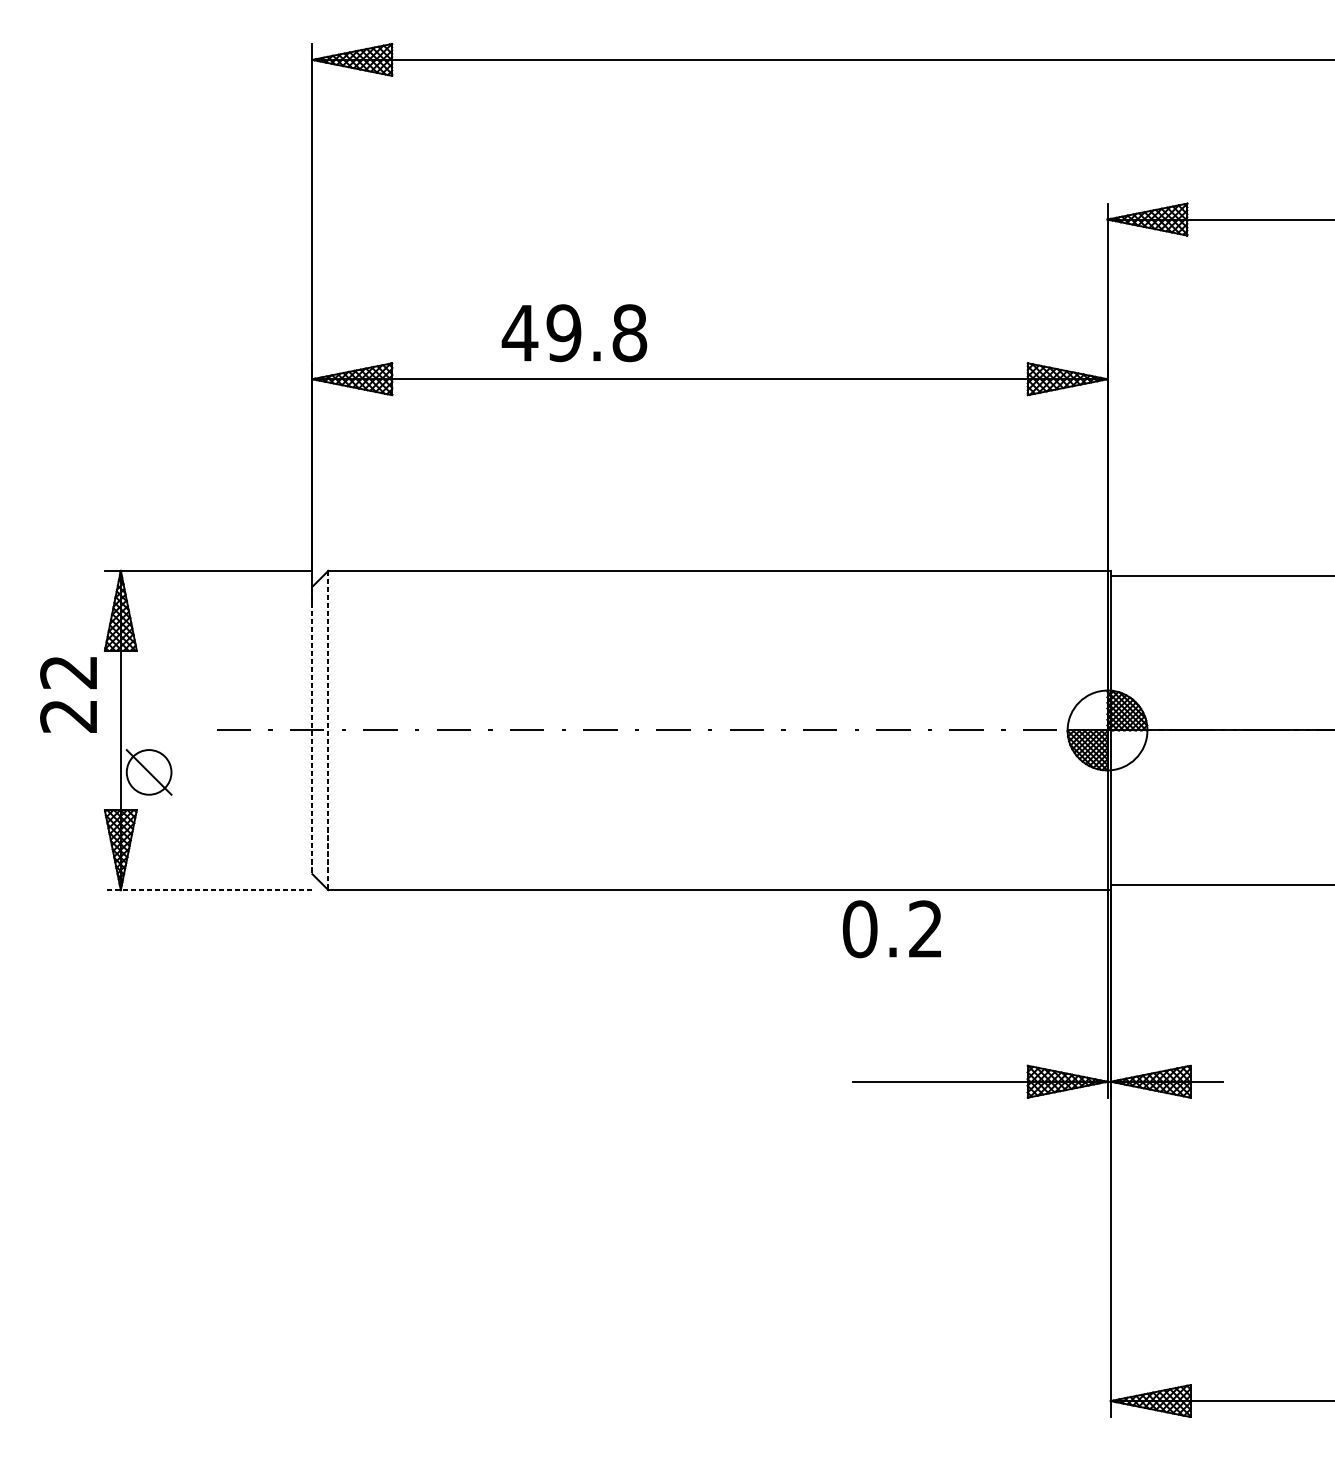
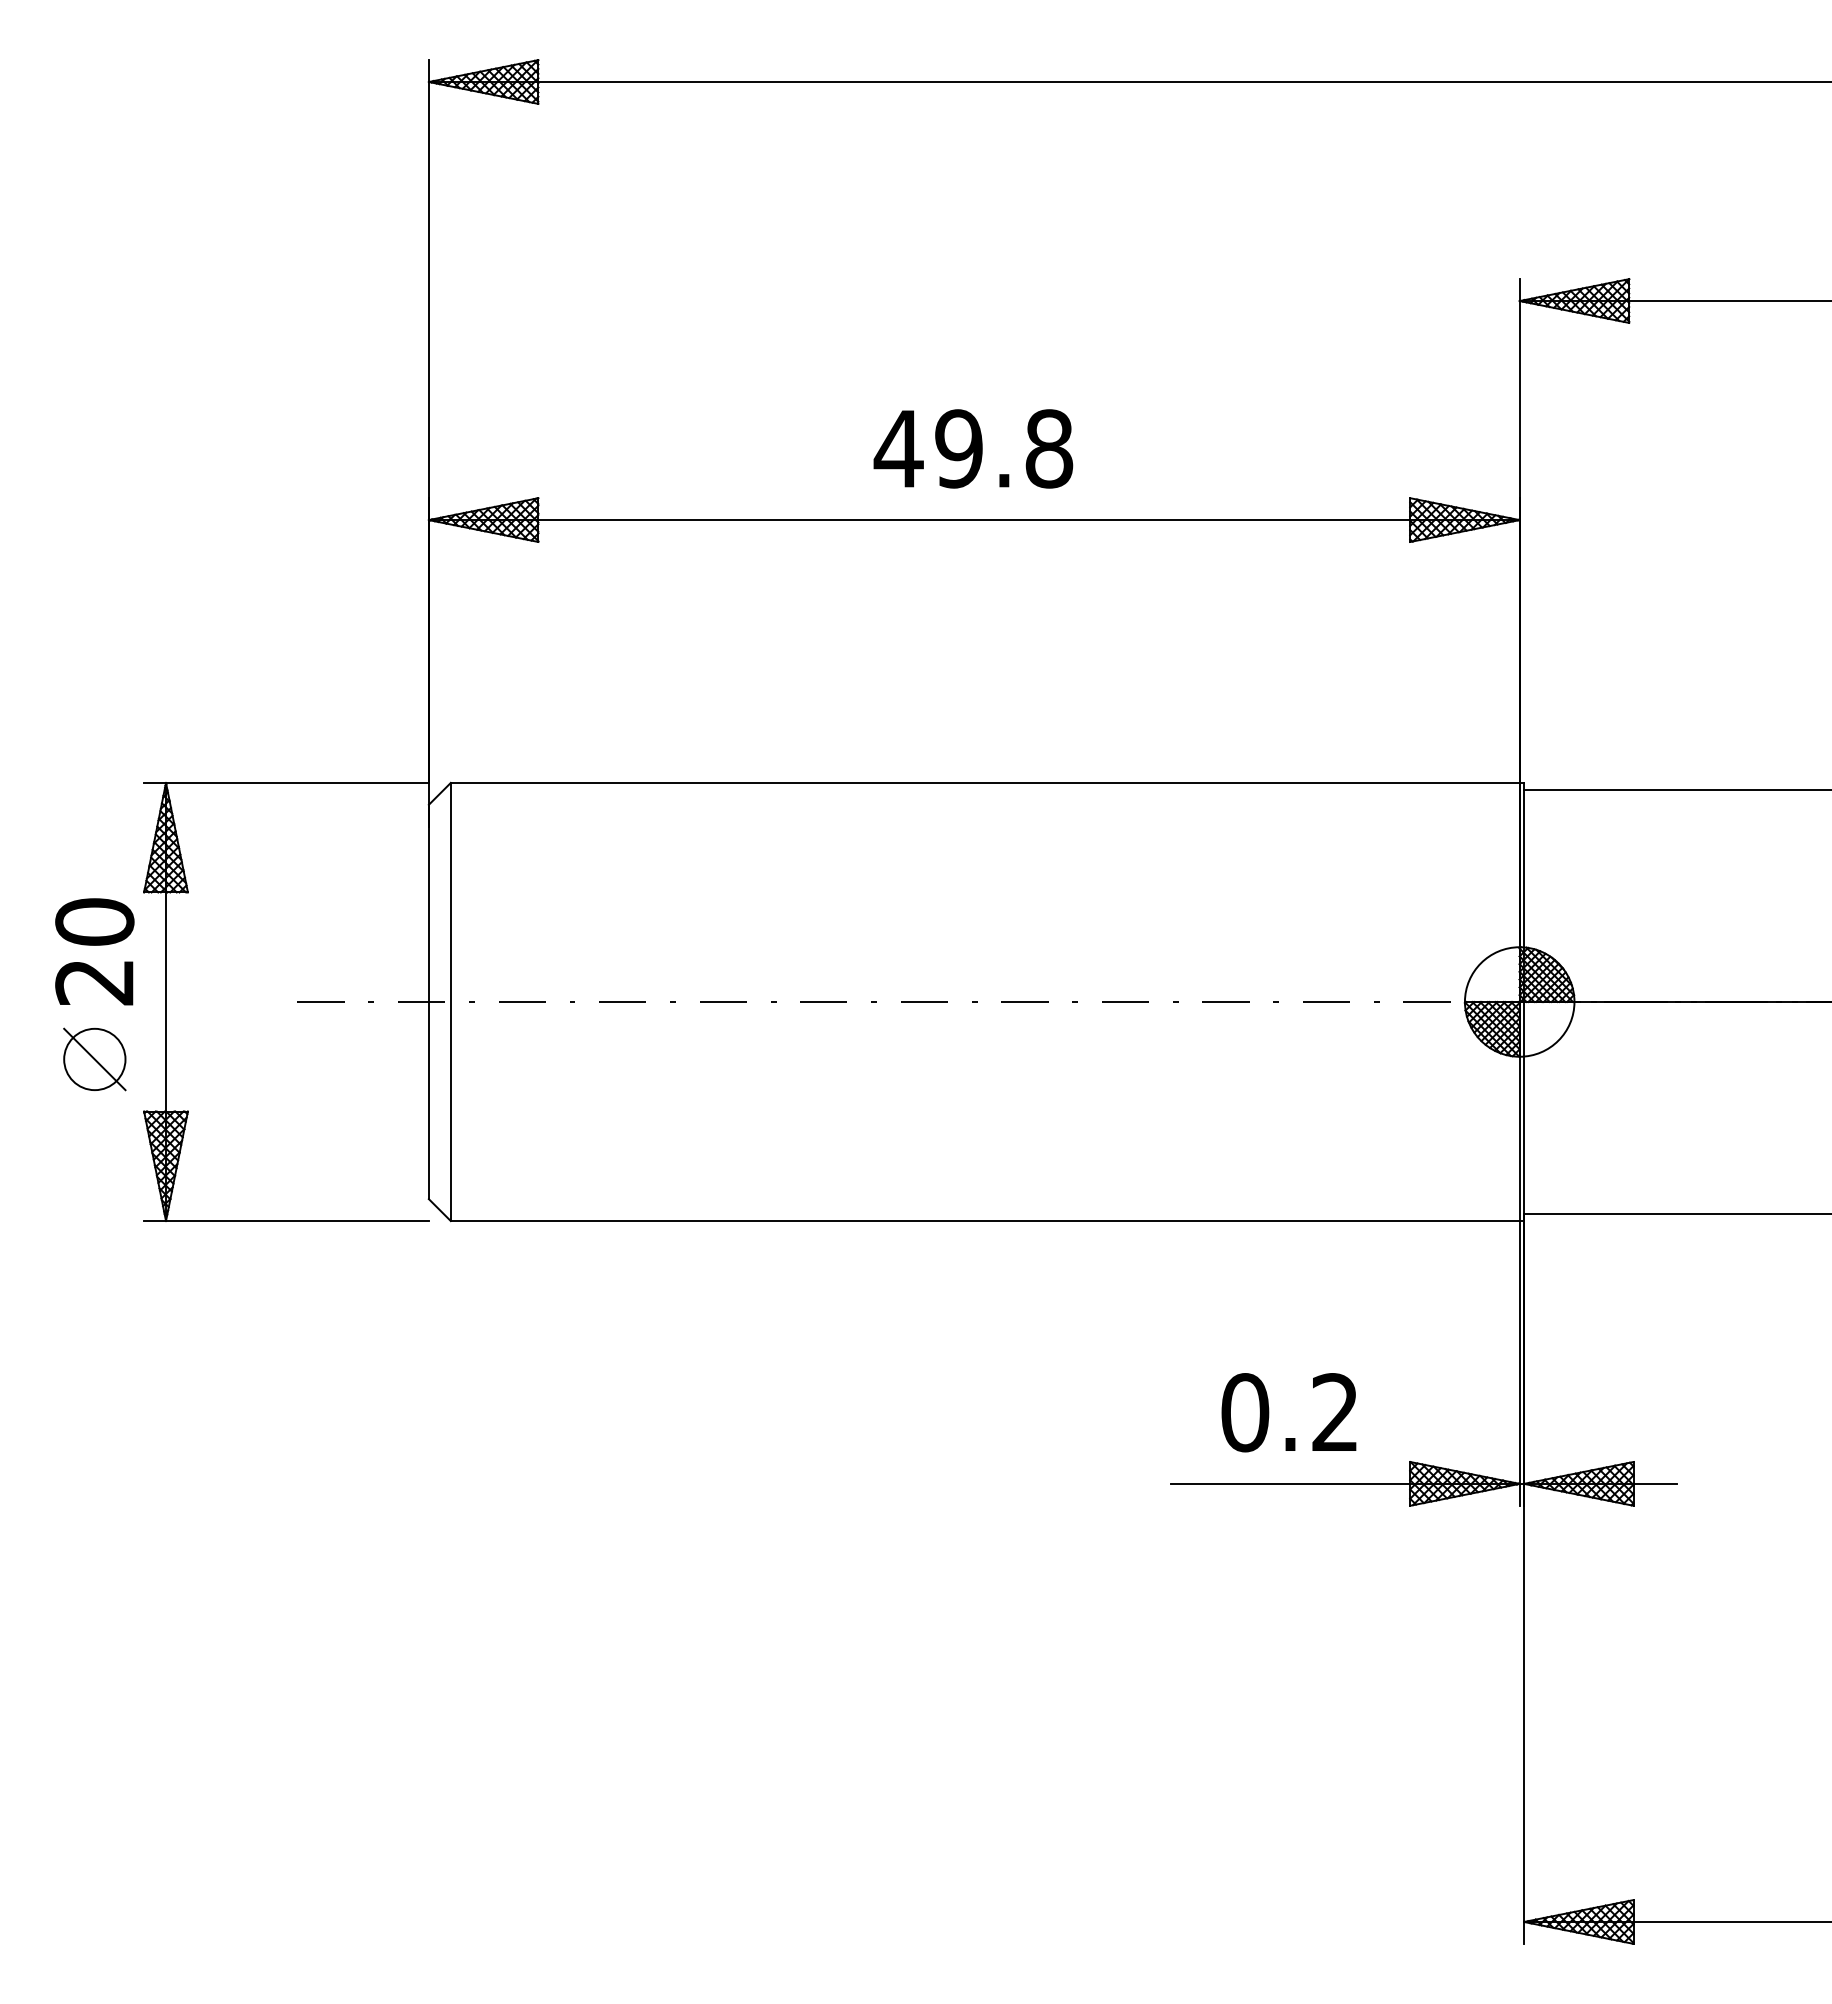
text: (574, 332) -> (973, 448), moved
text: (68, 671) -> (94, 921), 22 -> 20
line: (312, 730) -> (428, 1002), dashed -> solid
line: (328, 730) -> (450, 1002), dashed -> solid
part: (148, 772) -> (94, 1059), moved
line: (208, 890) -> (286, 1221), dashed -> solid
text: (891, 929) -> (1288, 1412), moved

